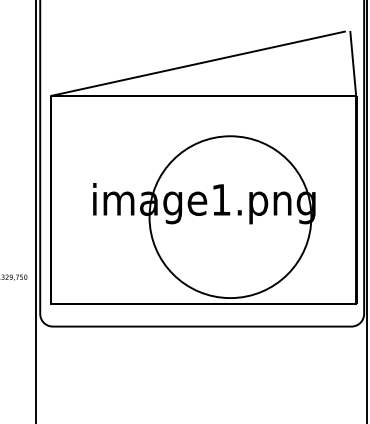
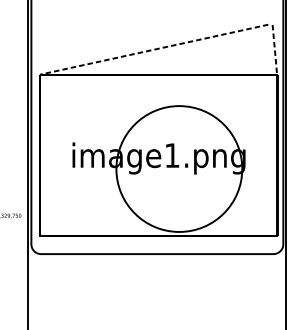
line: (197, 63) -> (153, 49), solid -> dashed
line: (353, 64) -> (275, 50), solid -> dashed

